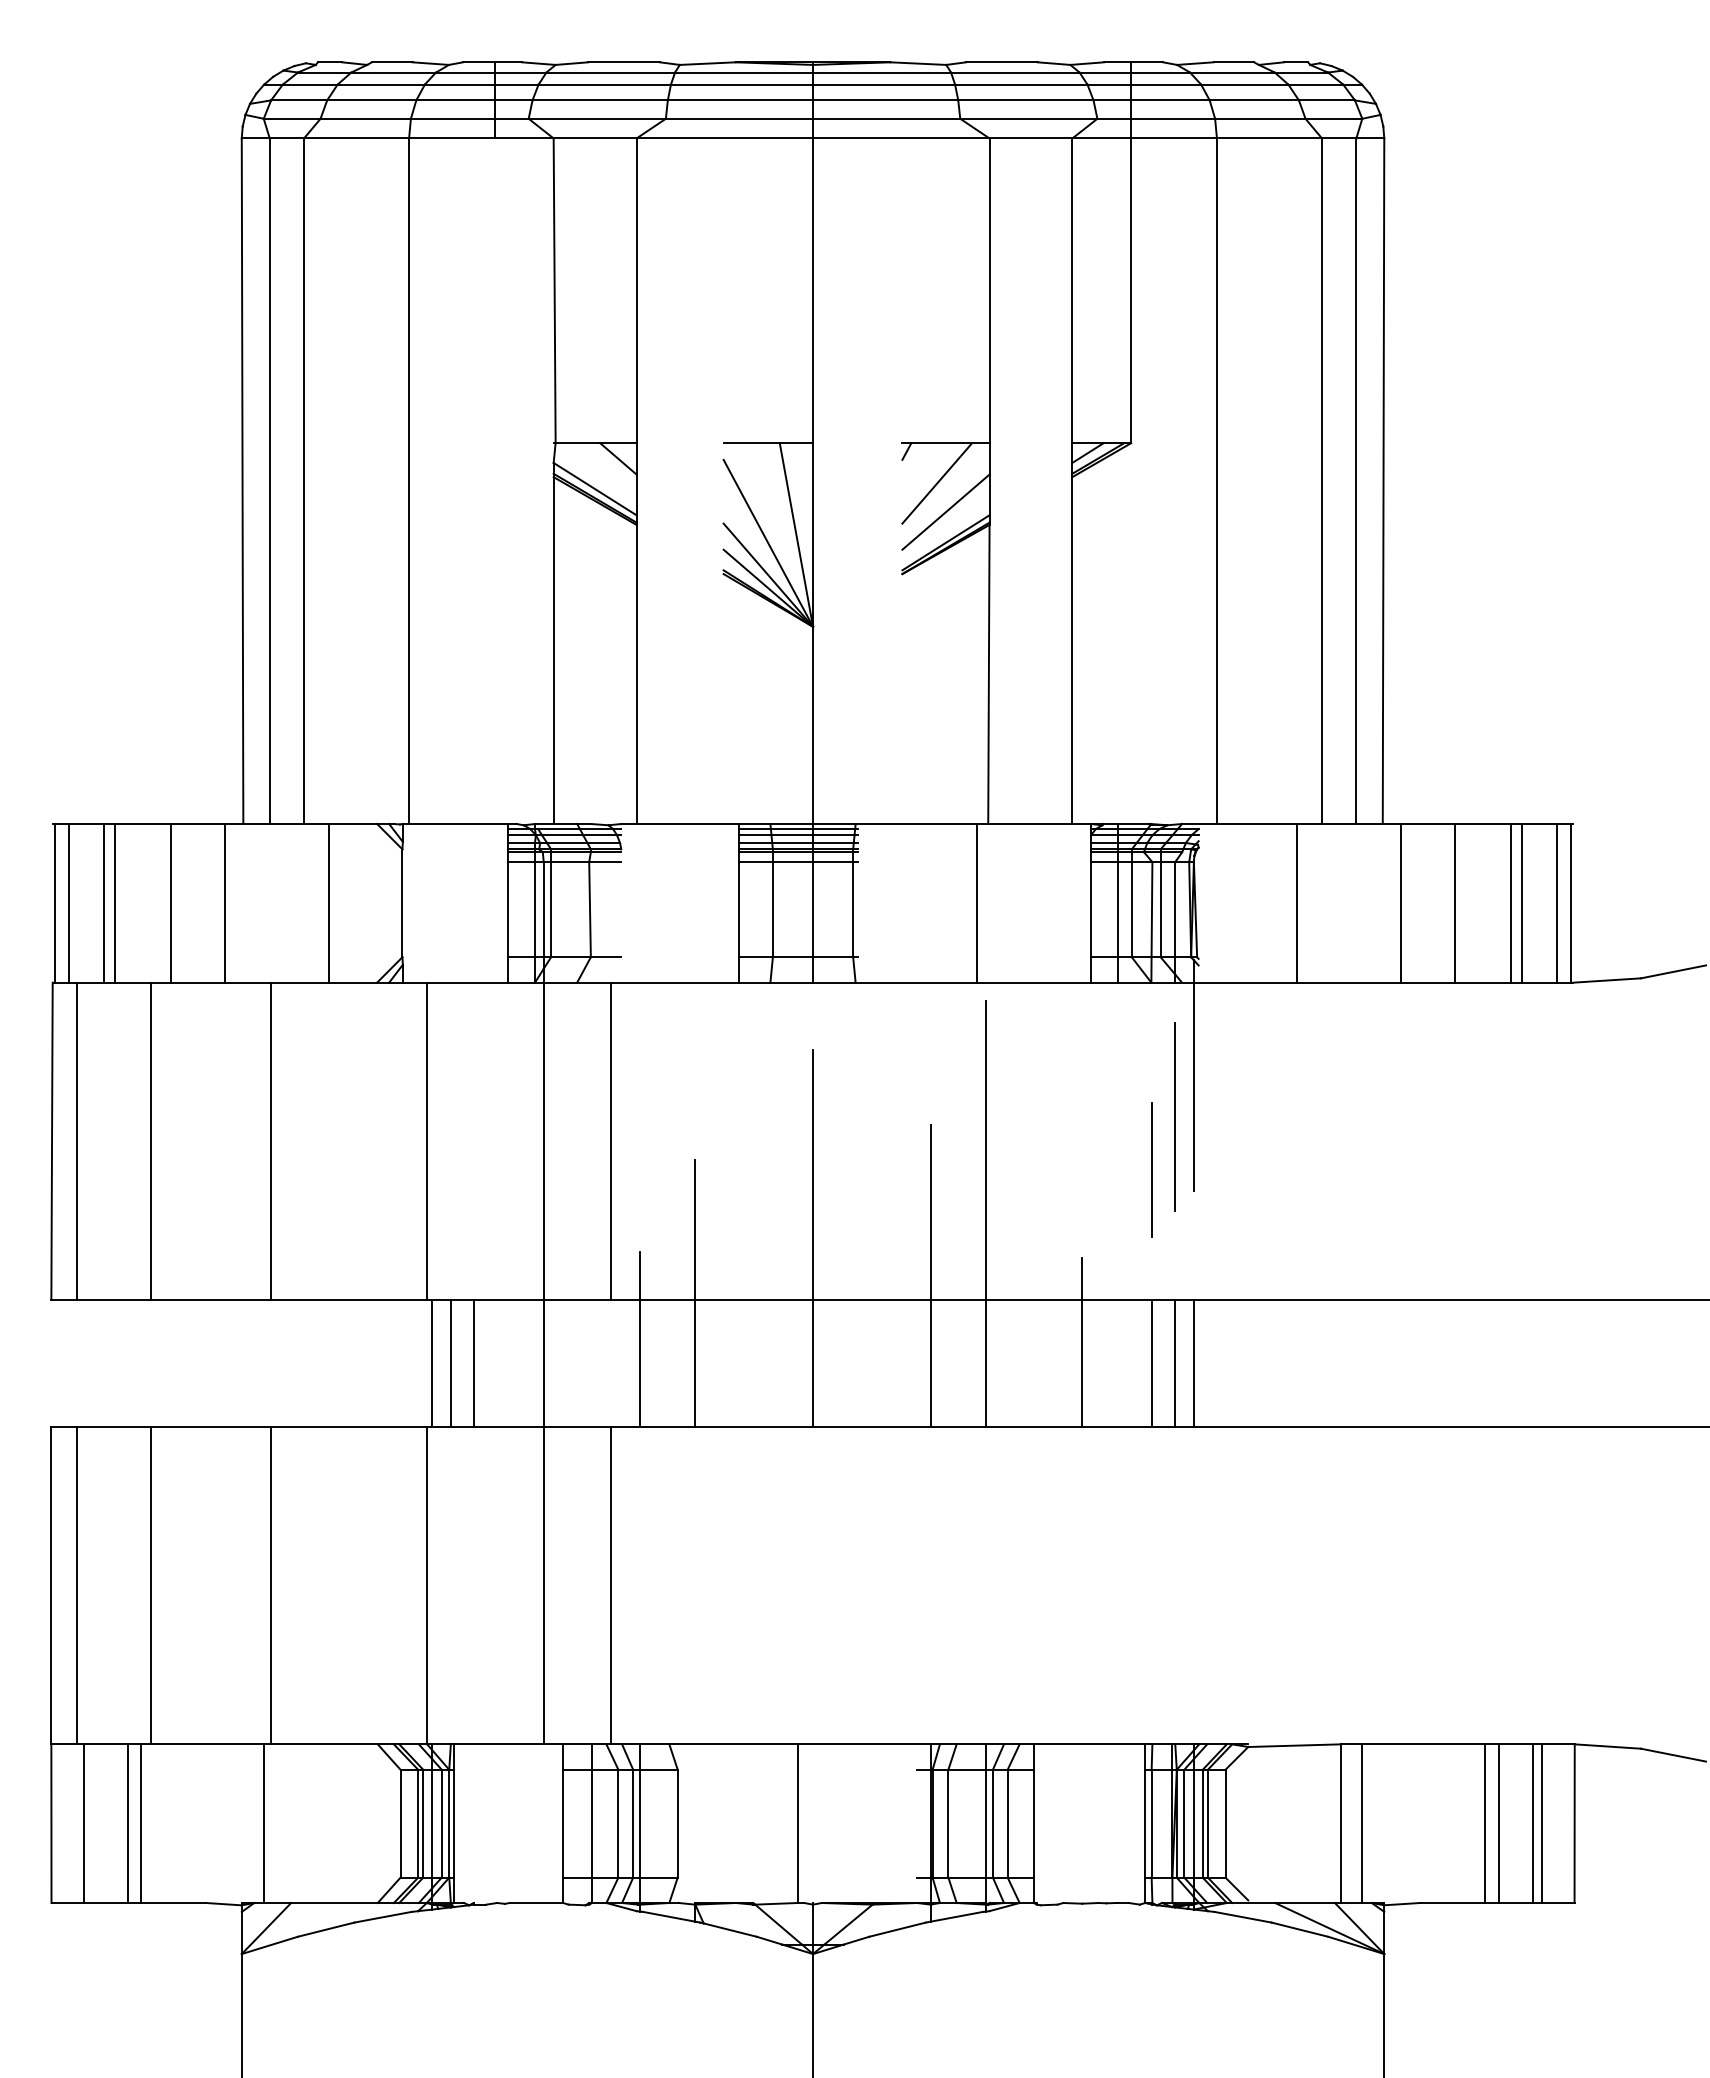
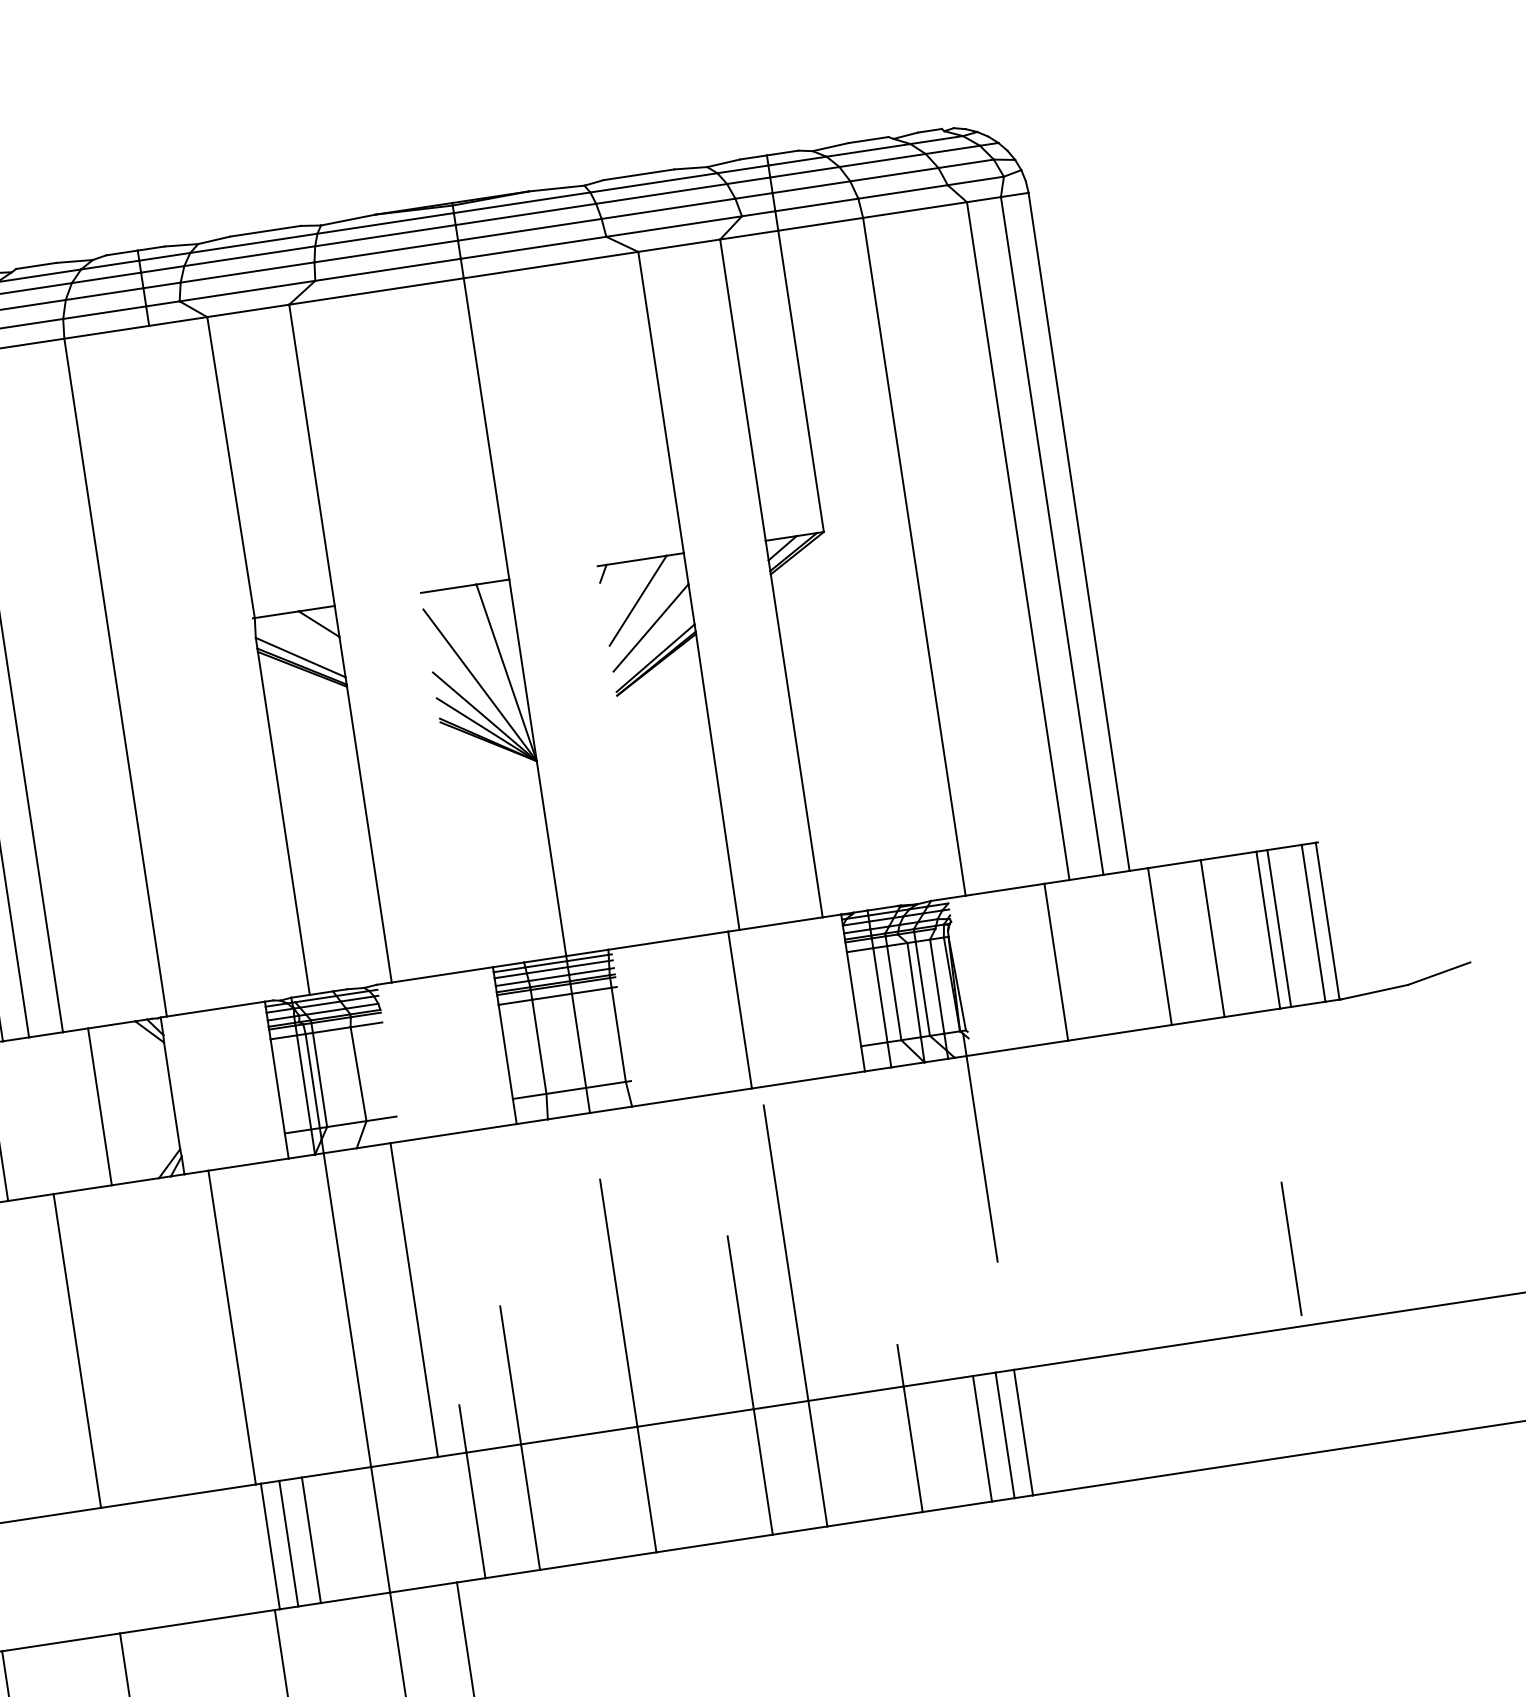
line: (1175, 1117) -> (968, 1192), removed
line: (1151, 1169) -> (1290, 1248), moved

